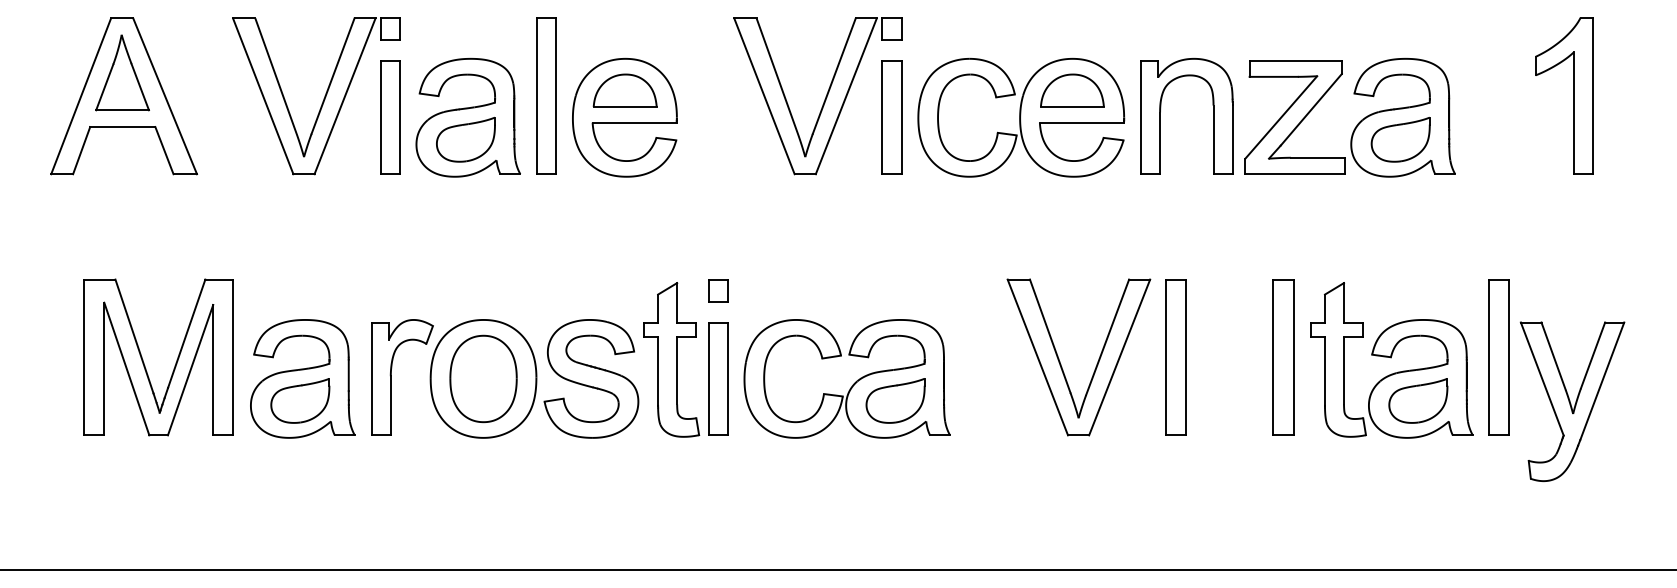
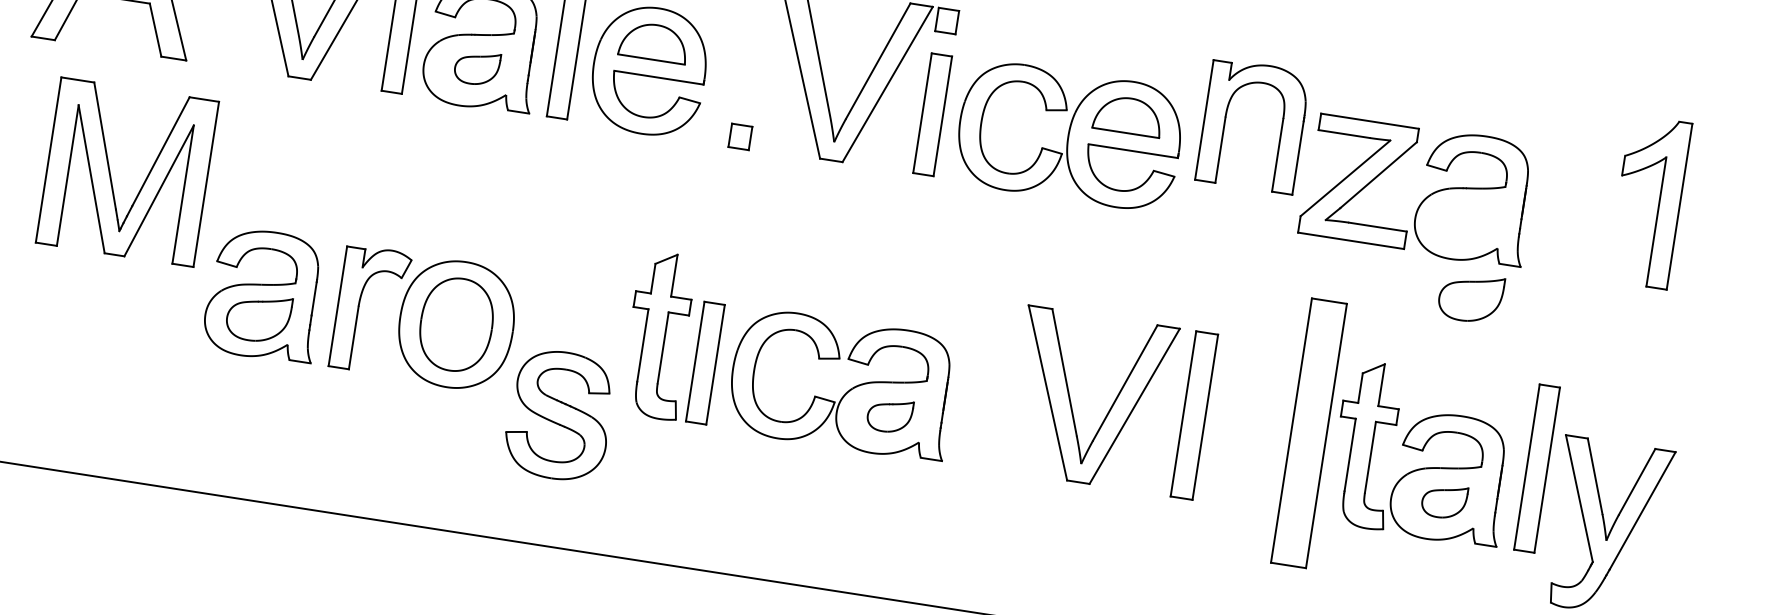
part: (1160, 116) -> (1225, 121), moved
part: (465, 139) -> (476, 67), size x0.7
part: (1400, 139) -> (1470, 297), moved
part: (718, 290) -> (740, 136), moved
part: (1283, 357) -> (1308, 433), size x1.6
part: (144, 362) -> (111, 175), moved
part: (591, 378) -> (559, 415), moved
part: (895, 400) -> (889, 415), size x0.7
part: (1418, 400) -> (1444, 501), size x0.7

